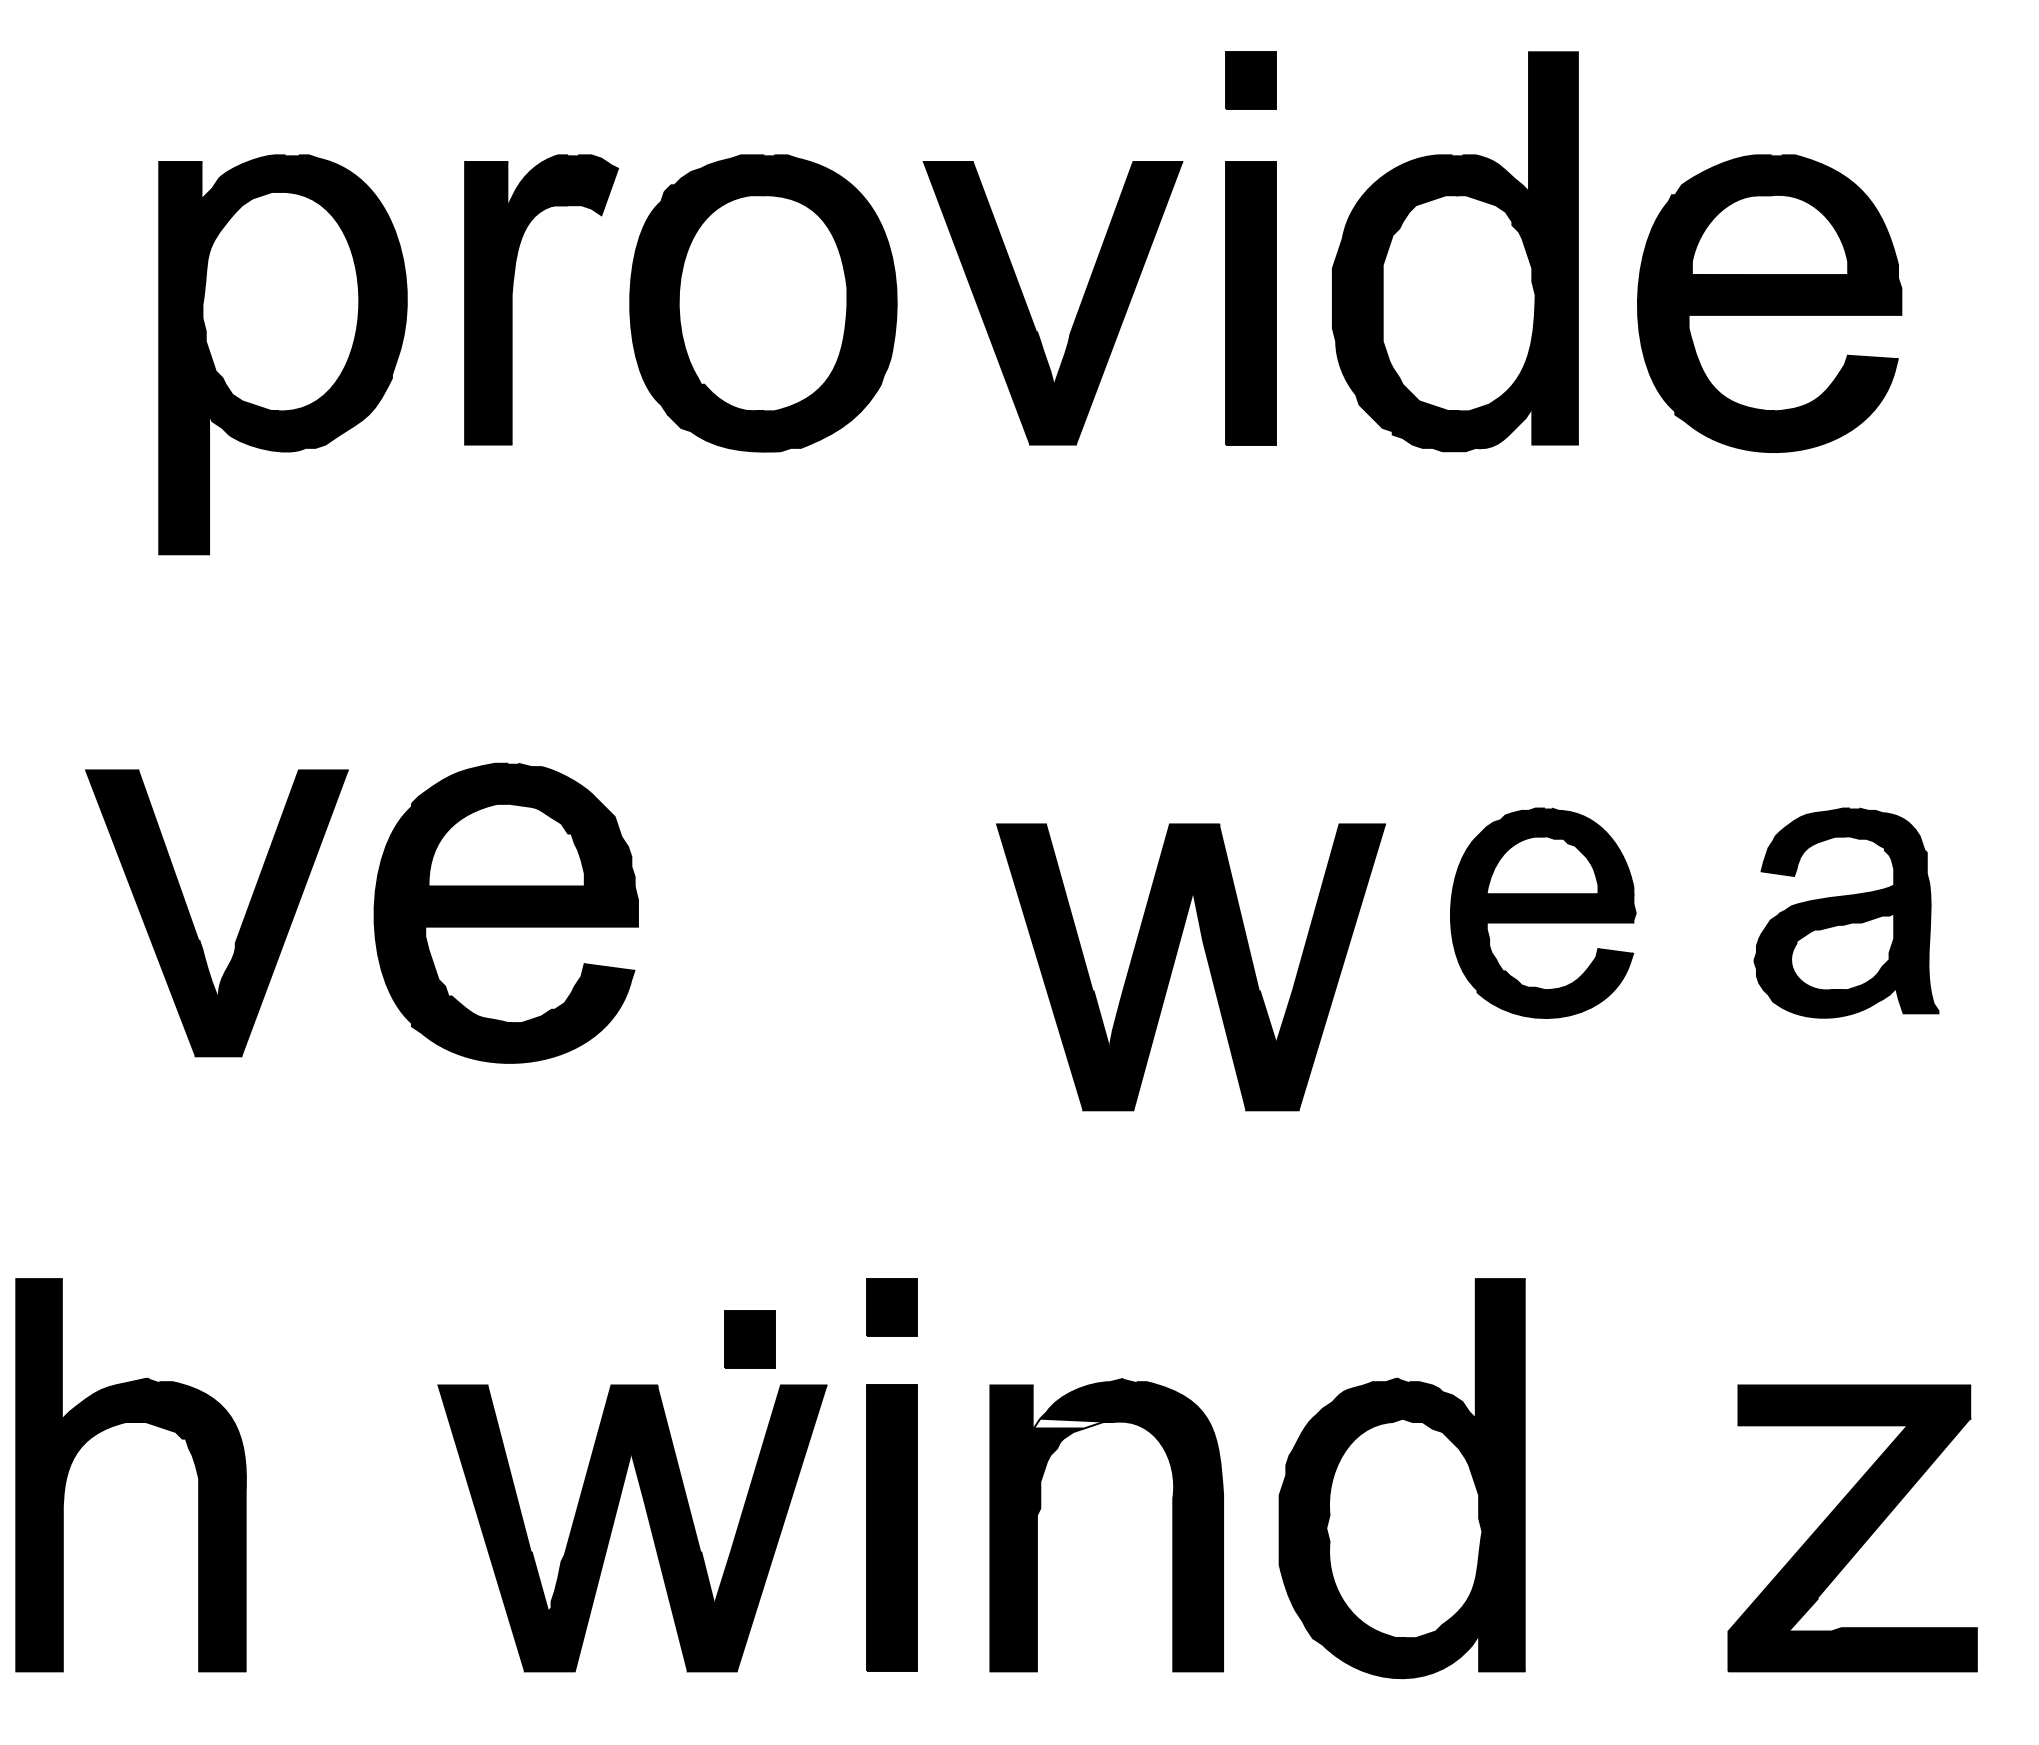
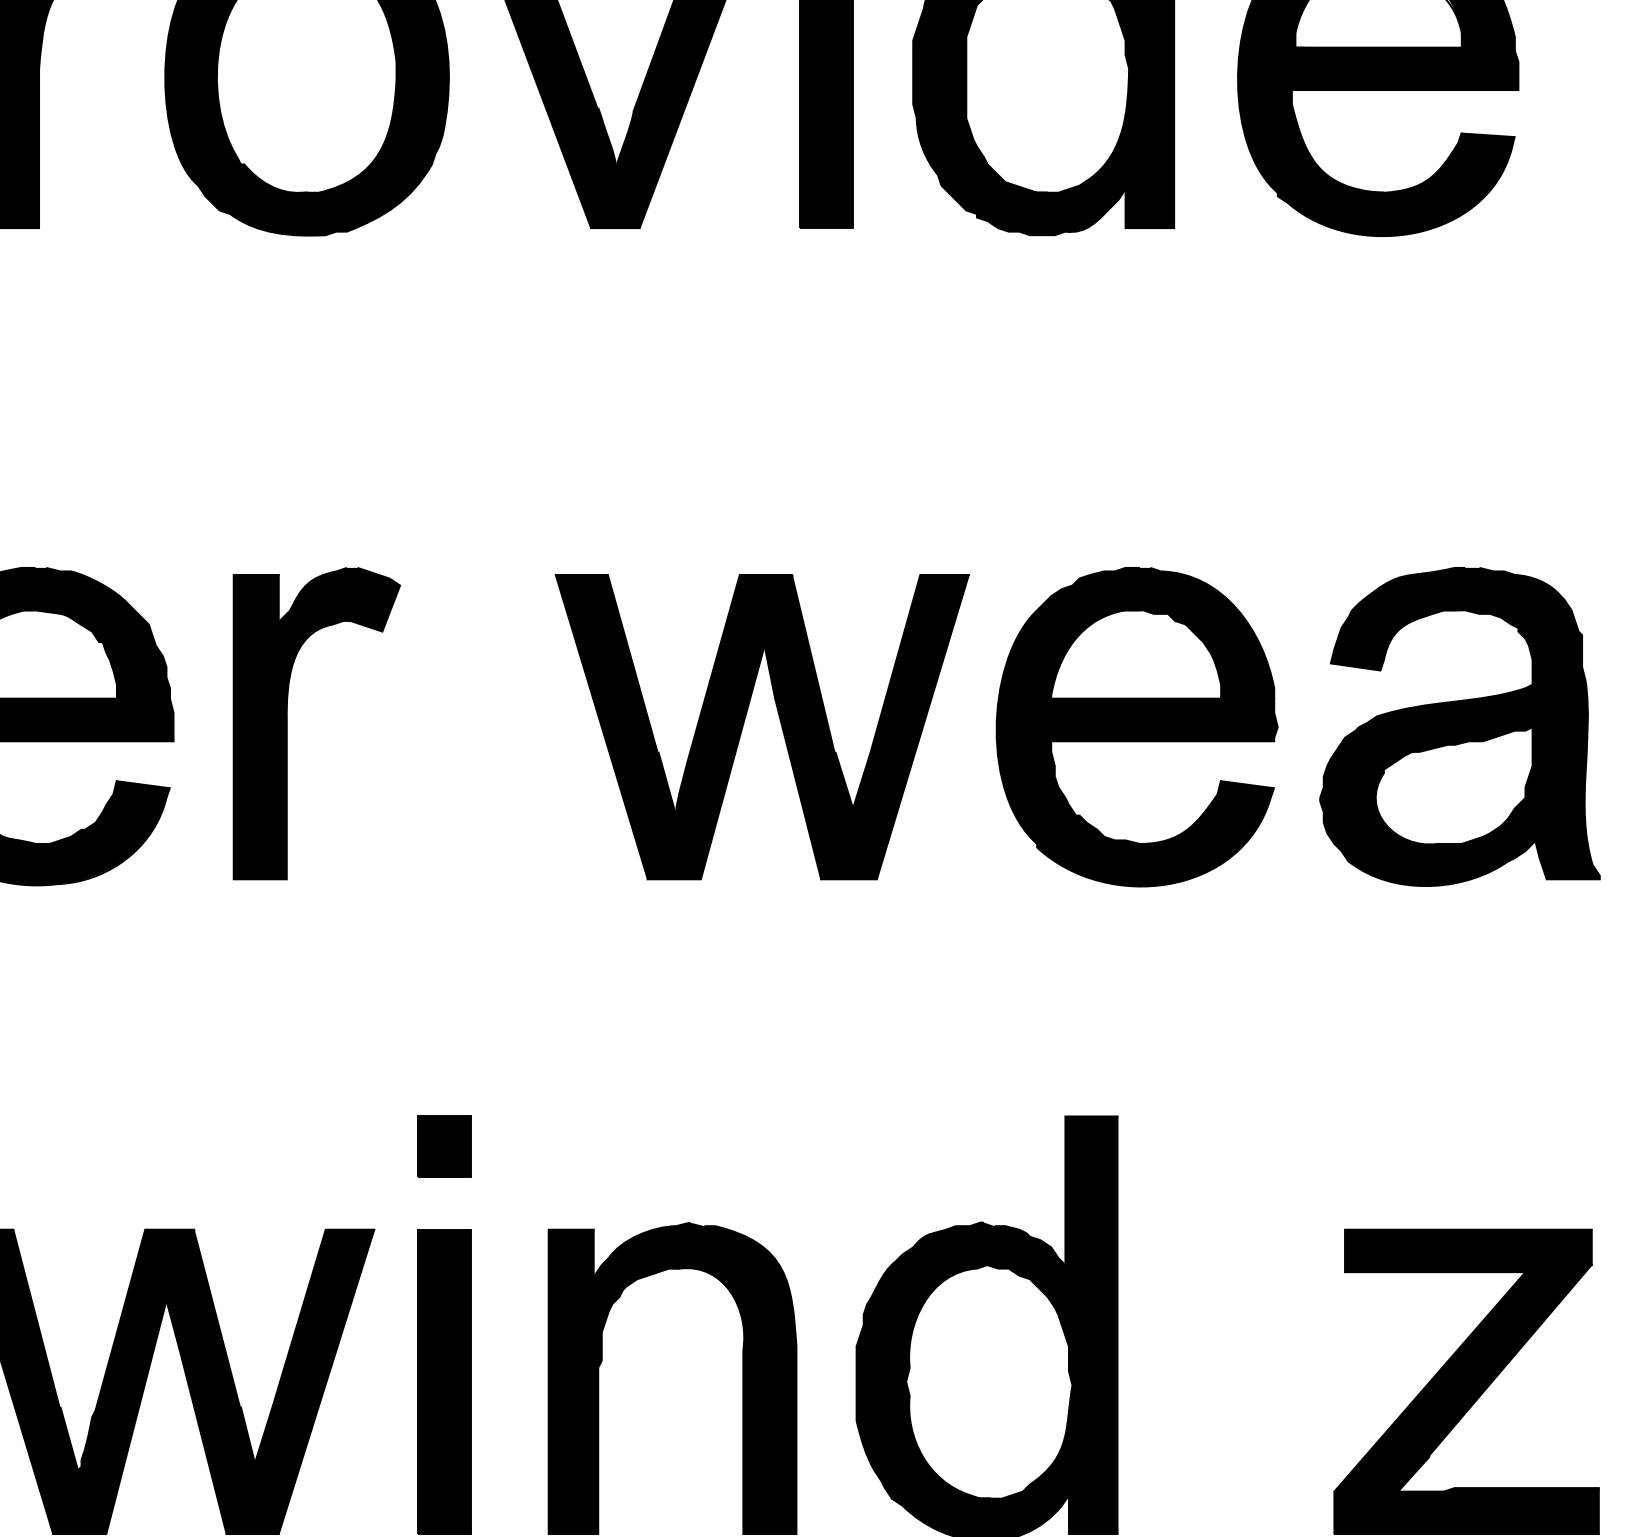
part: (745, 910) -> (287, 724), added
part: (1543, 912) -> (1137, 726), size x1.43
part: (1846, 912) -> (1460, 726), size x1.43
part: (1174, 964) -> (744, 724), moved
part: (749, 1339) -> (292, 1180), removed
fill: (1073, 1423) -> (637, 1270), added

